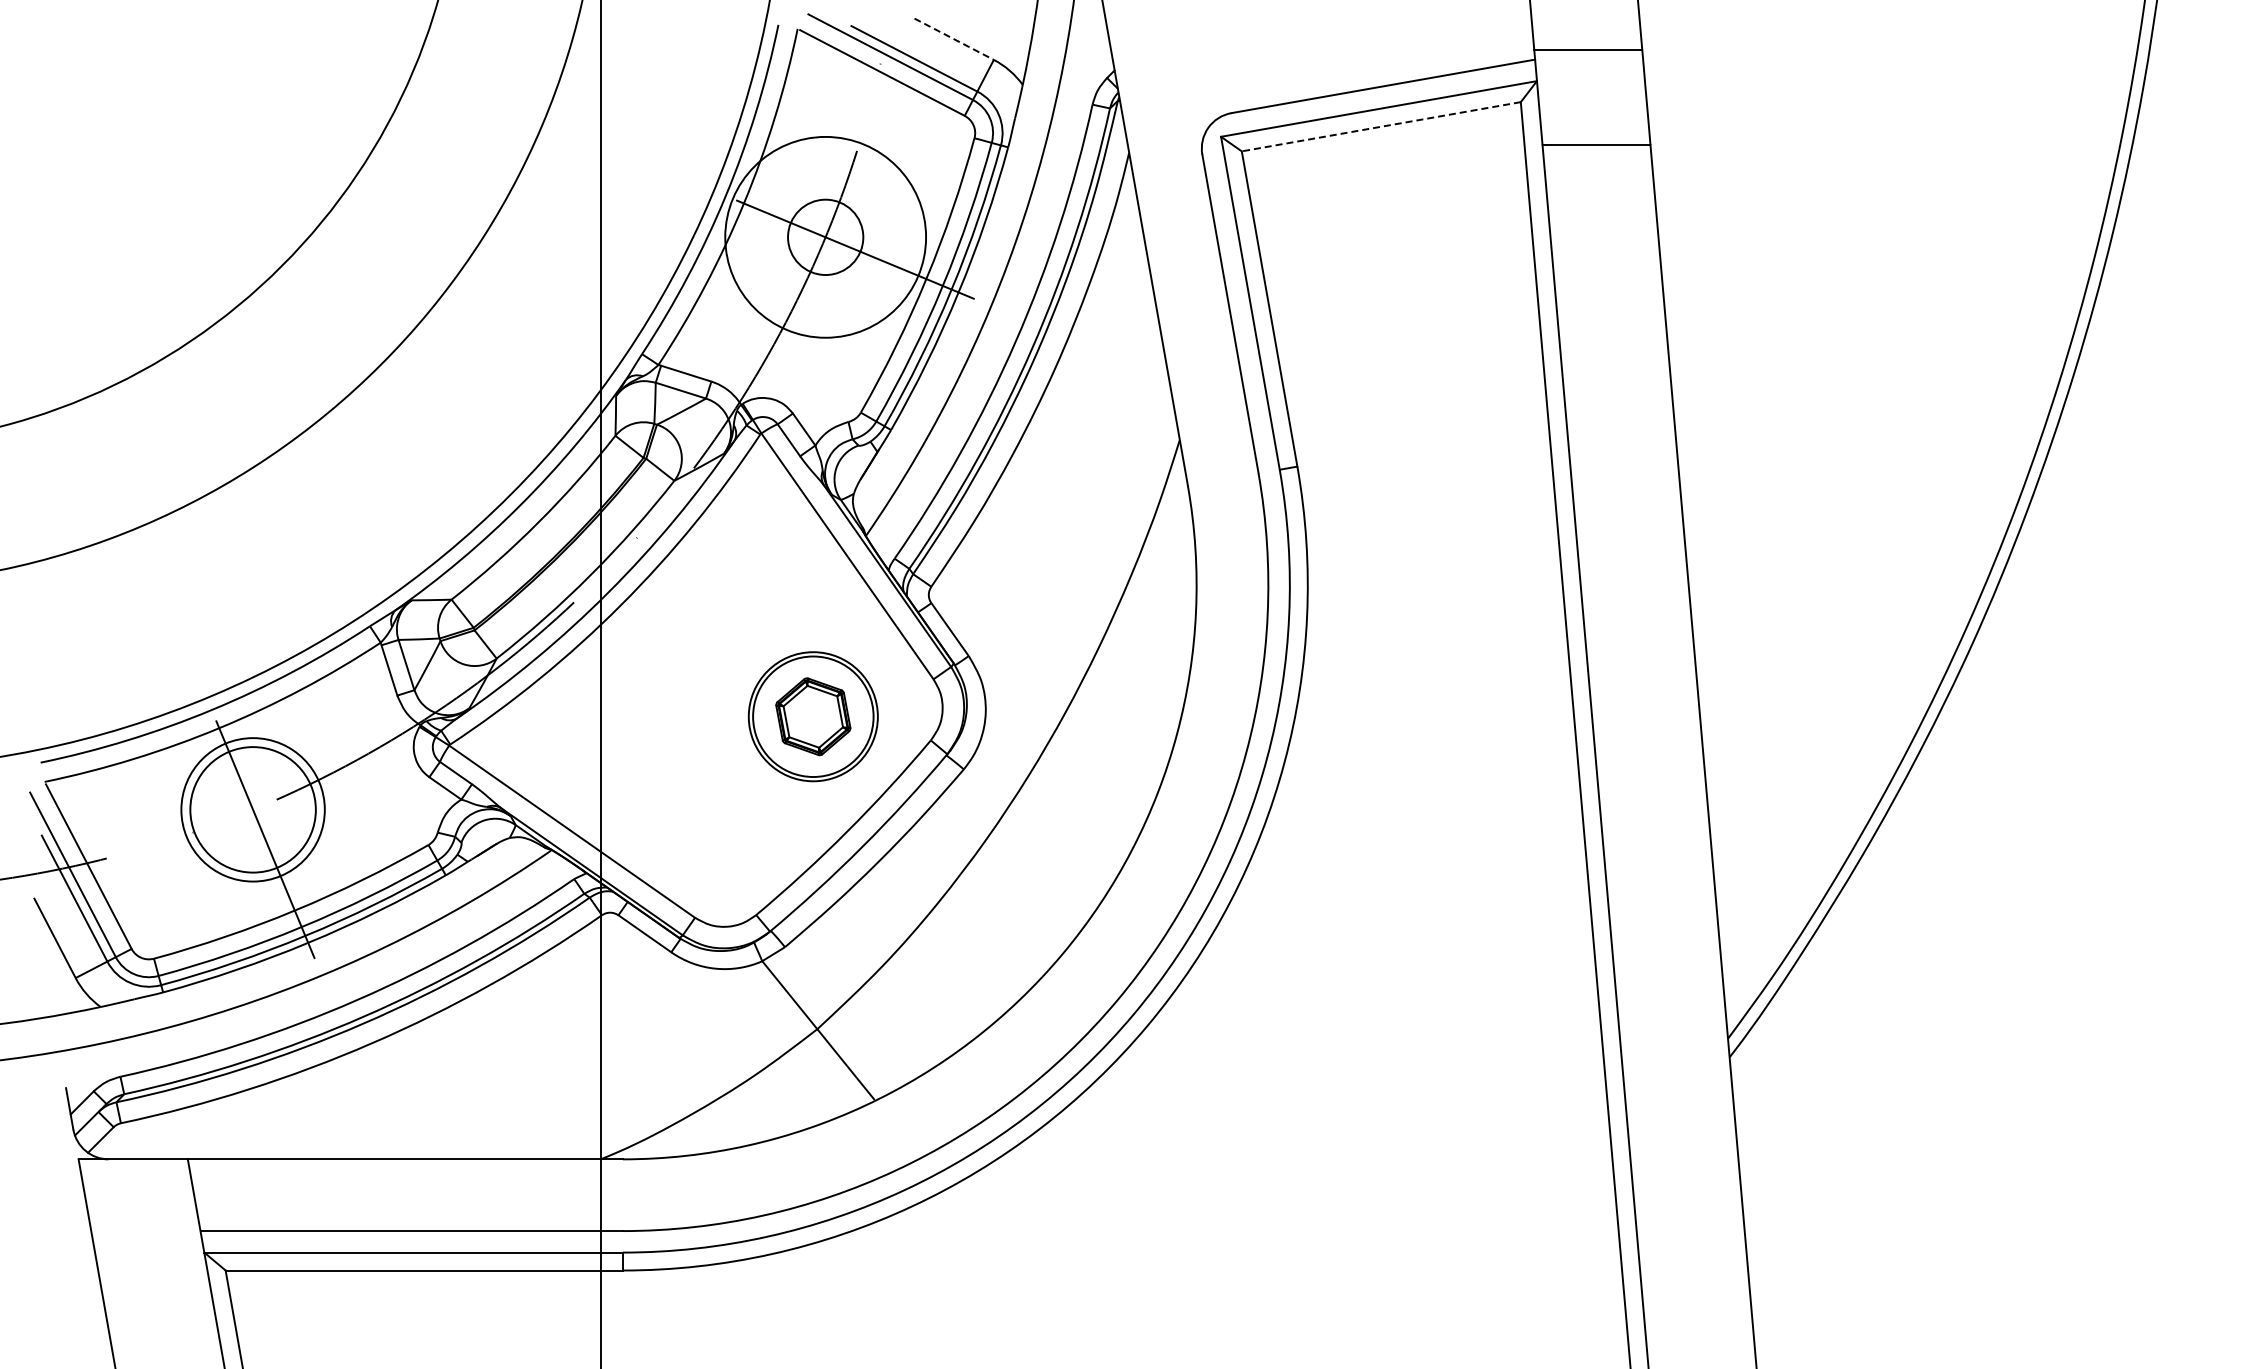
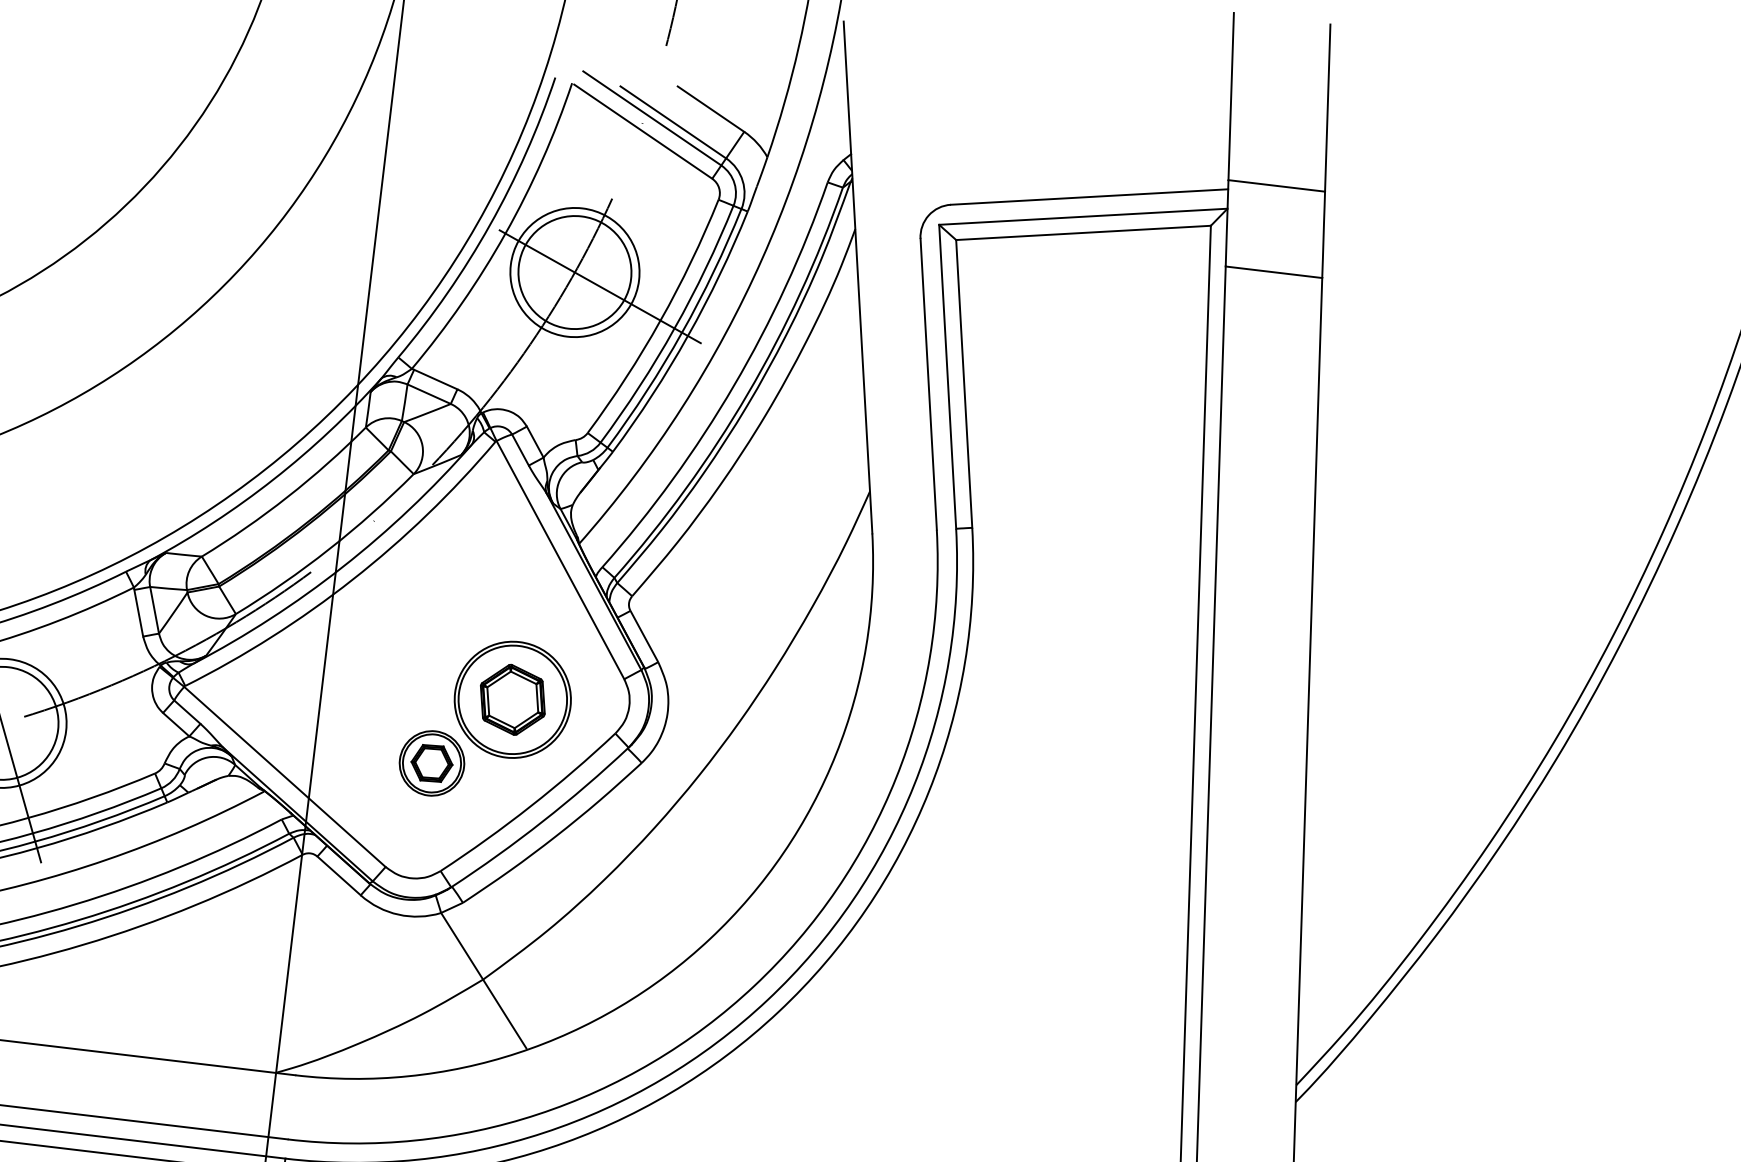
line: (954, 39) -> (711, 109), dashed -> solid
line: (1381, 126) -> (1083, 232), dashed -> solid
circle: (825, 237) -> (574, 272), size x0.71
circle: (825, 237) -> (574, 272), size x1.67
part: (732, 797) -> (431, 763), added

